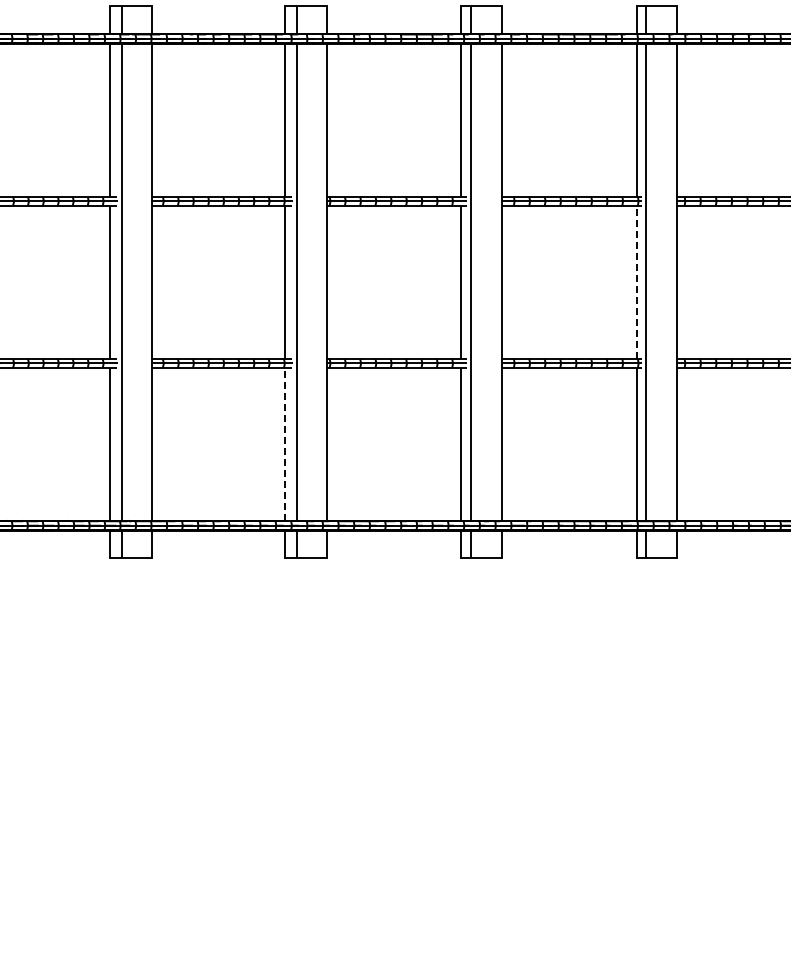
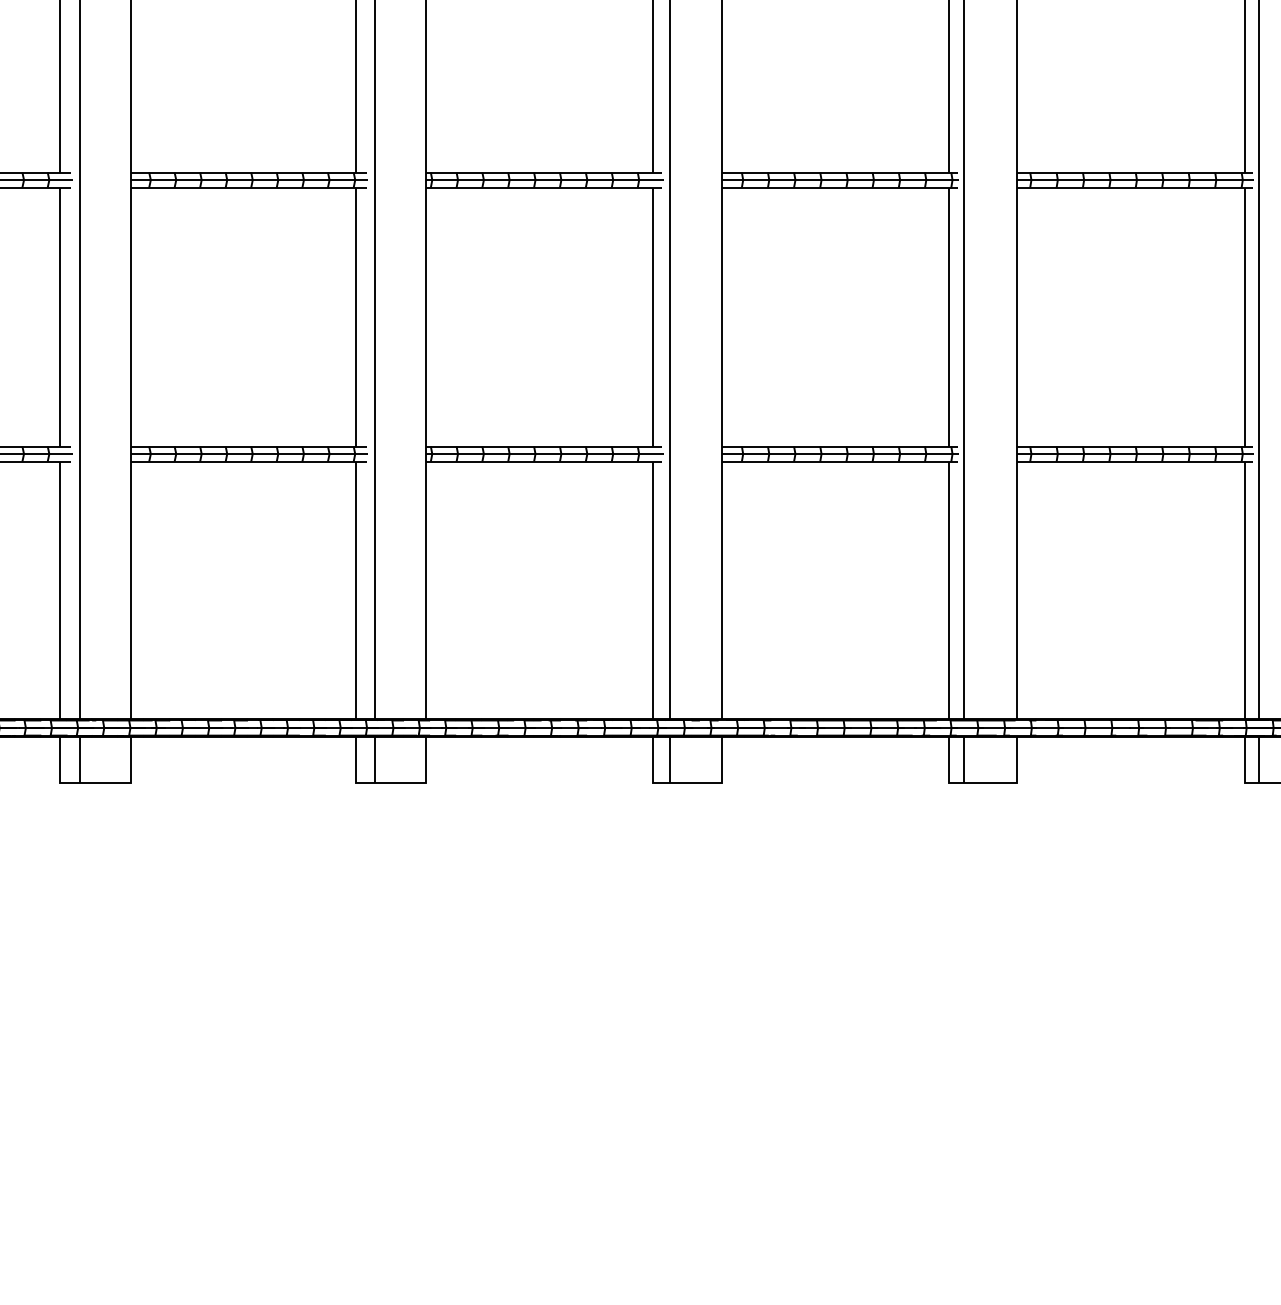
line: (636, 282) -> (948, 317), dashed -> solid
line: (285, 443) -> (356, 589), dashed -> solid

